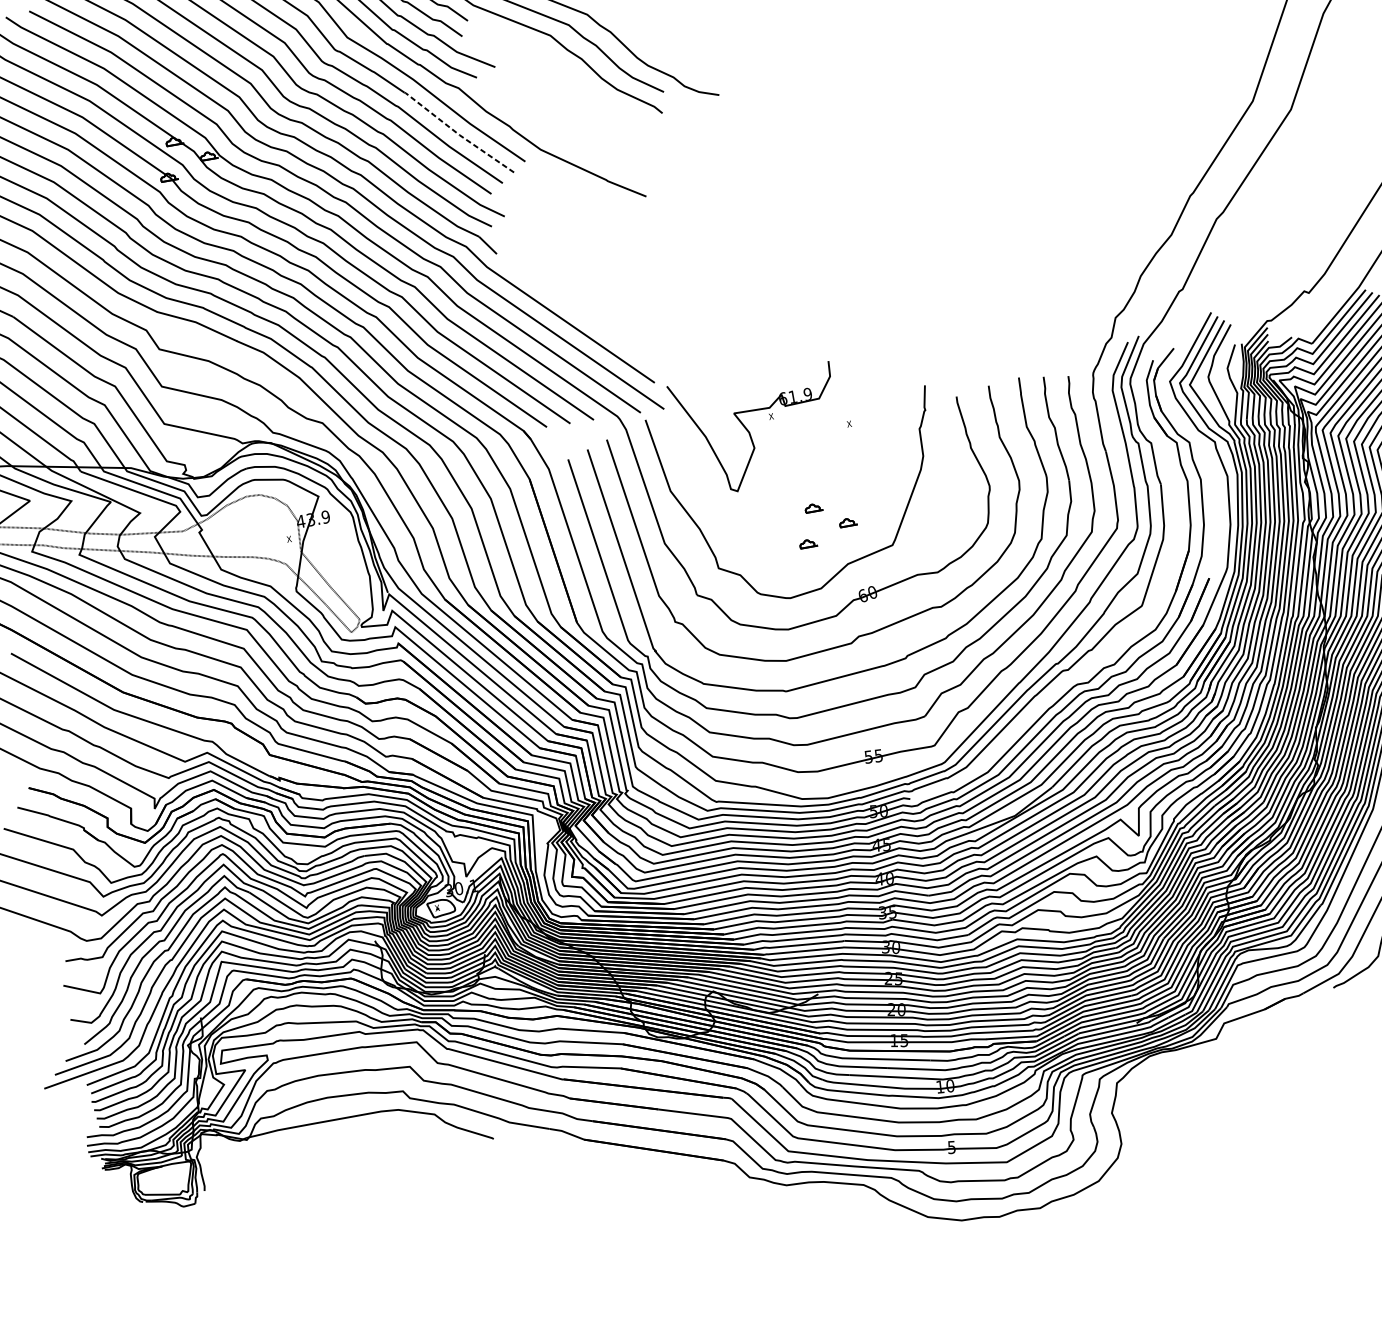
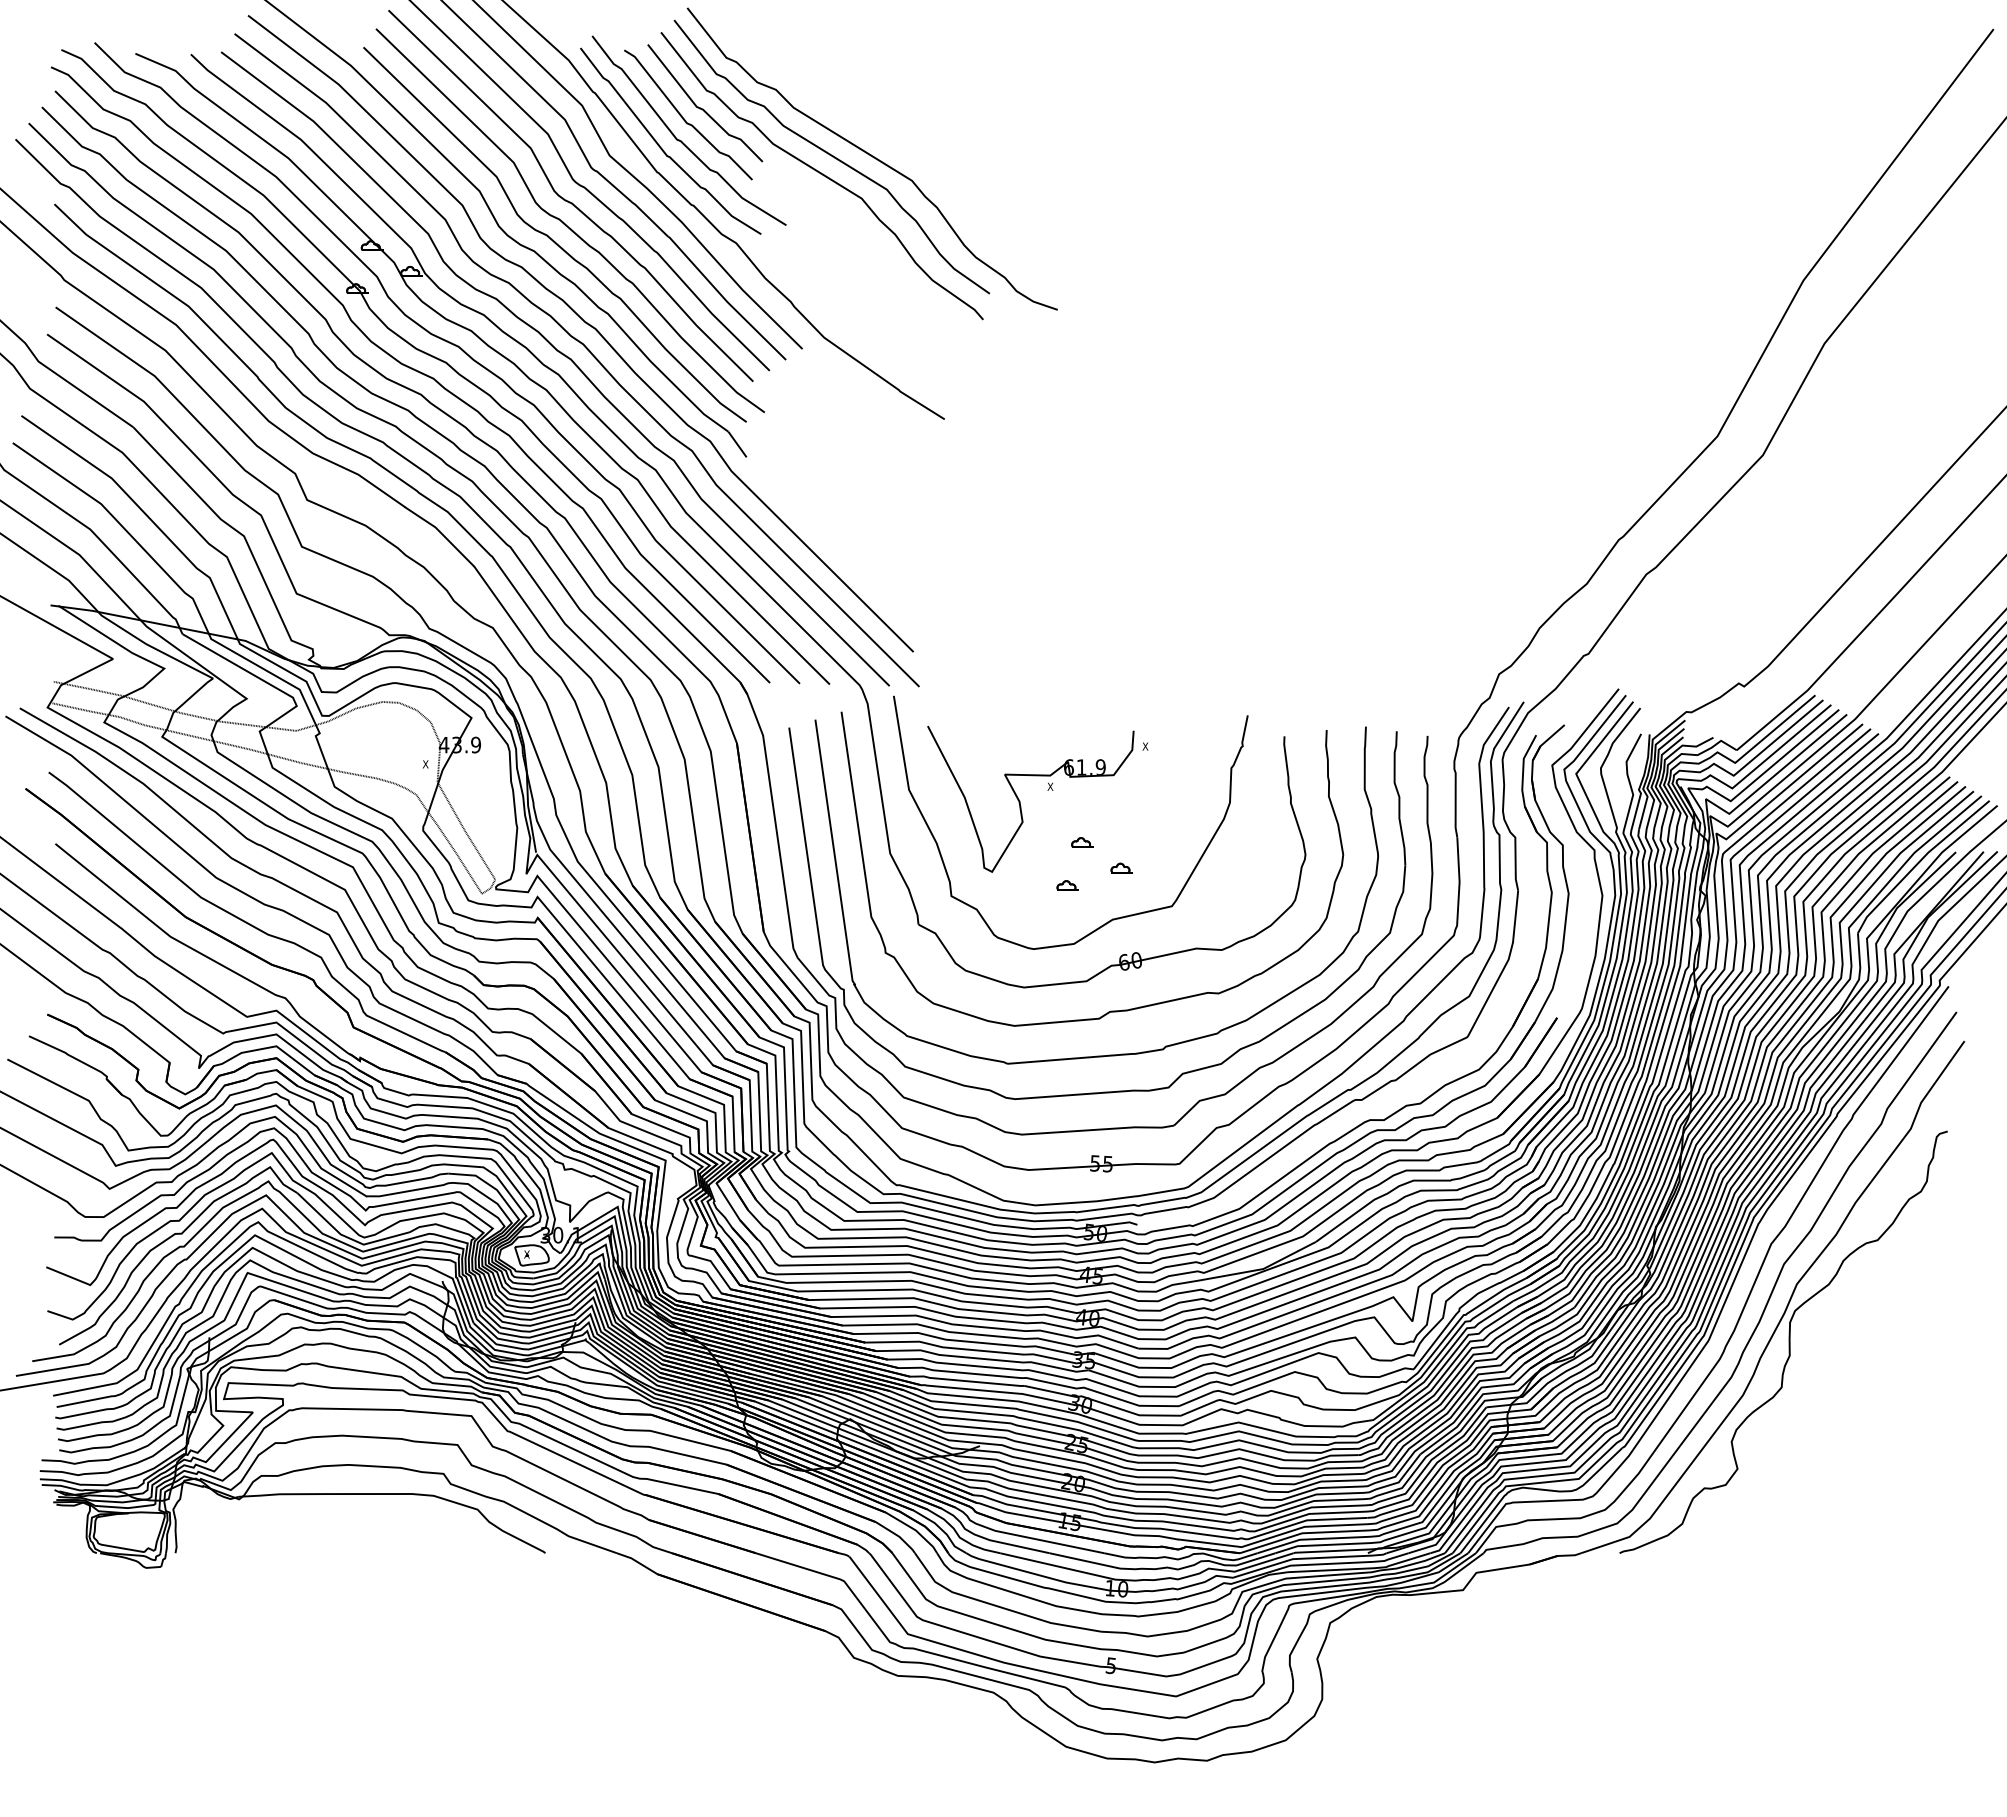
line: (458, 133) -> (725, 299), dashed -> solid
part: (749, 432) -> (1020, 801), moved

